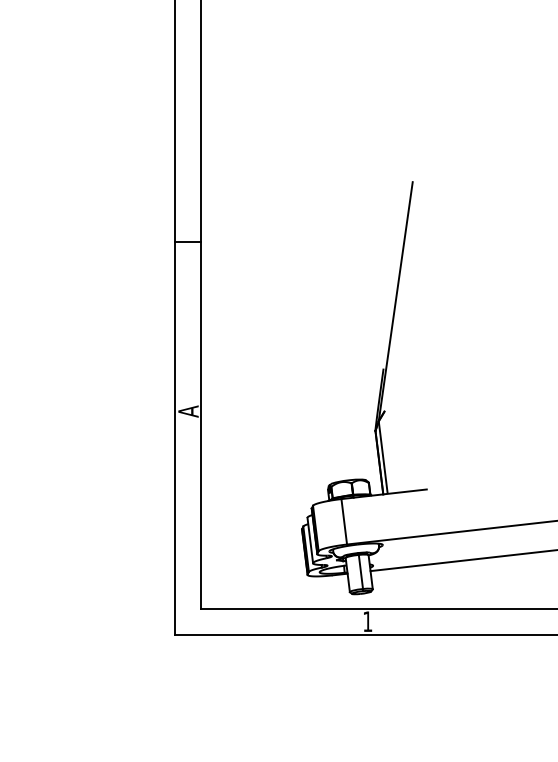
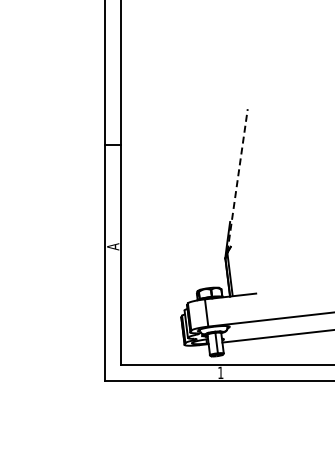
line: (395, 301) -> (237, 180), solid -> dashed

